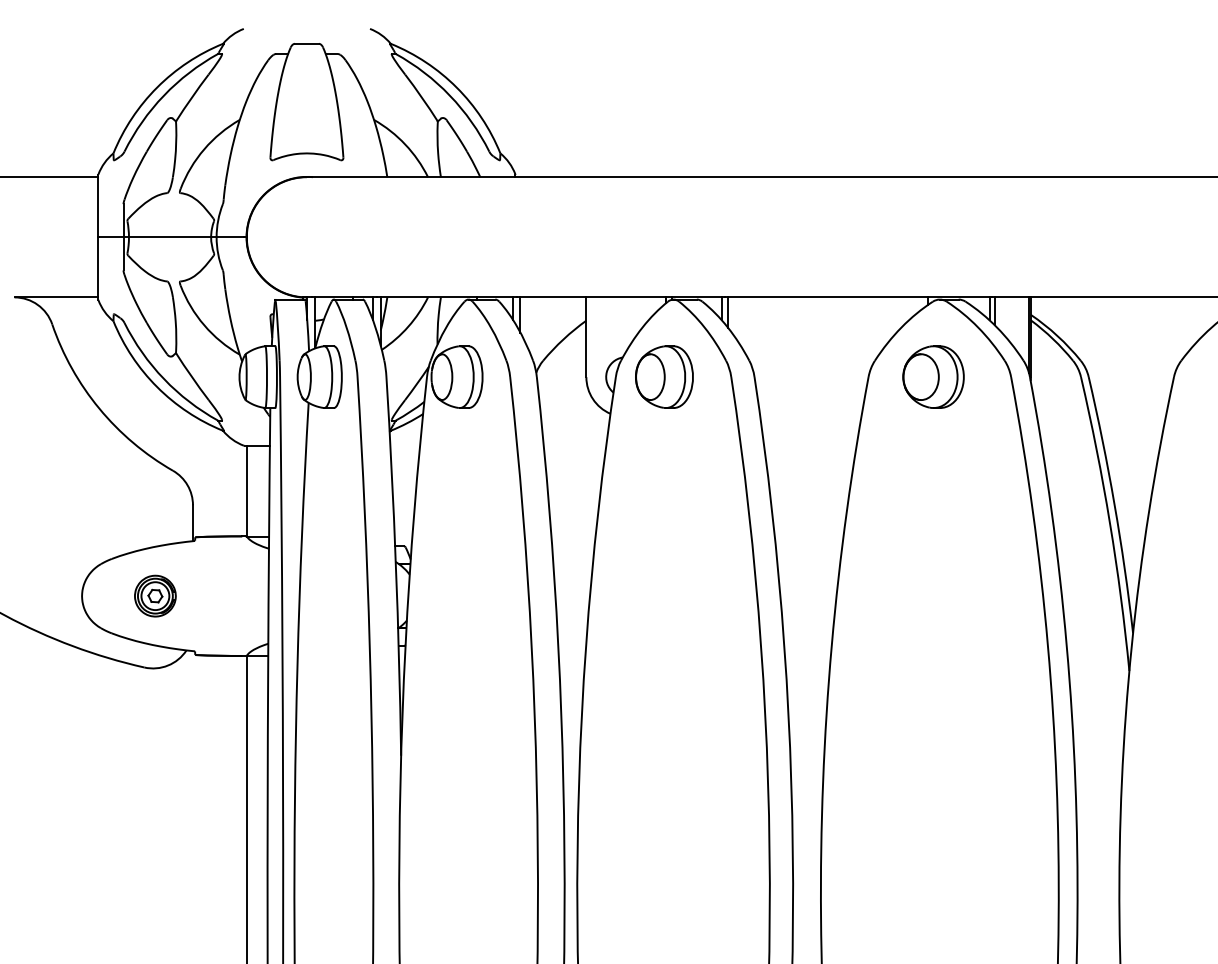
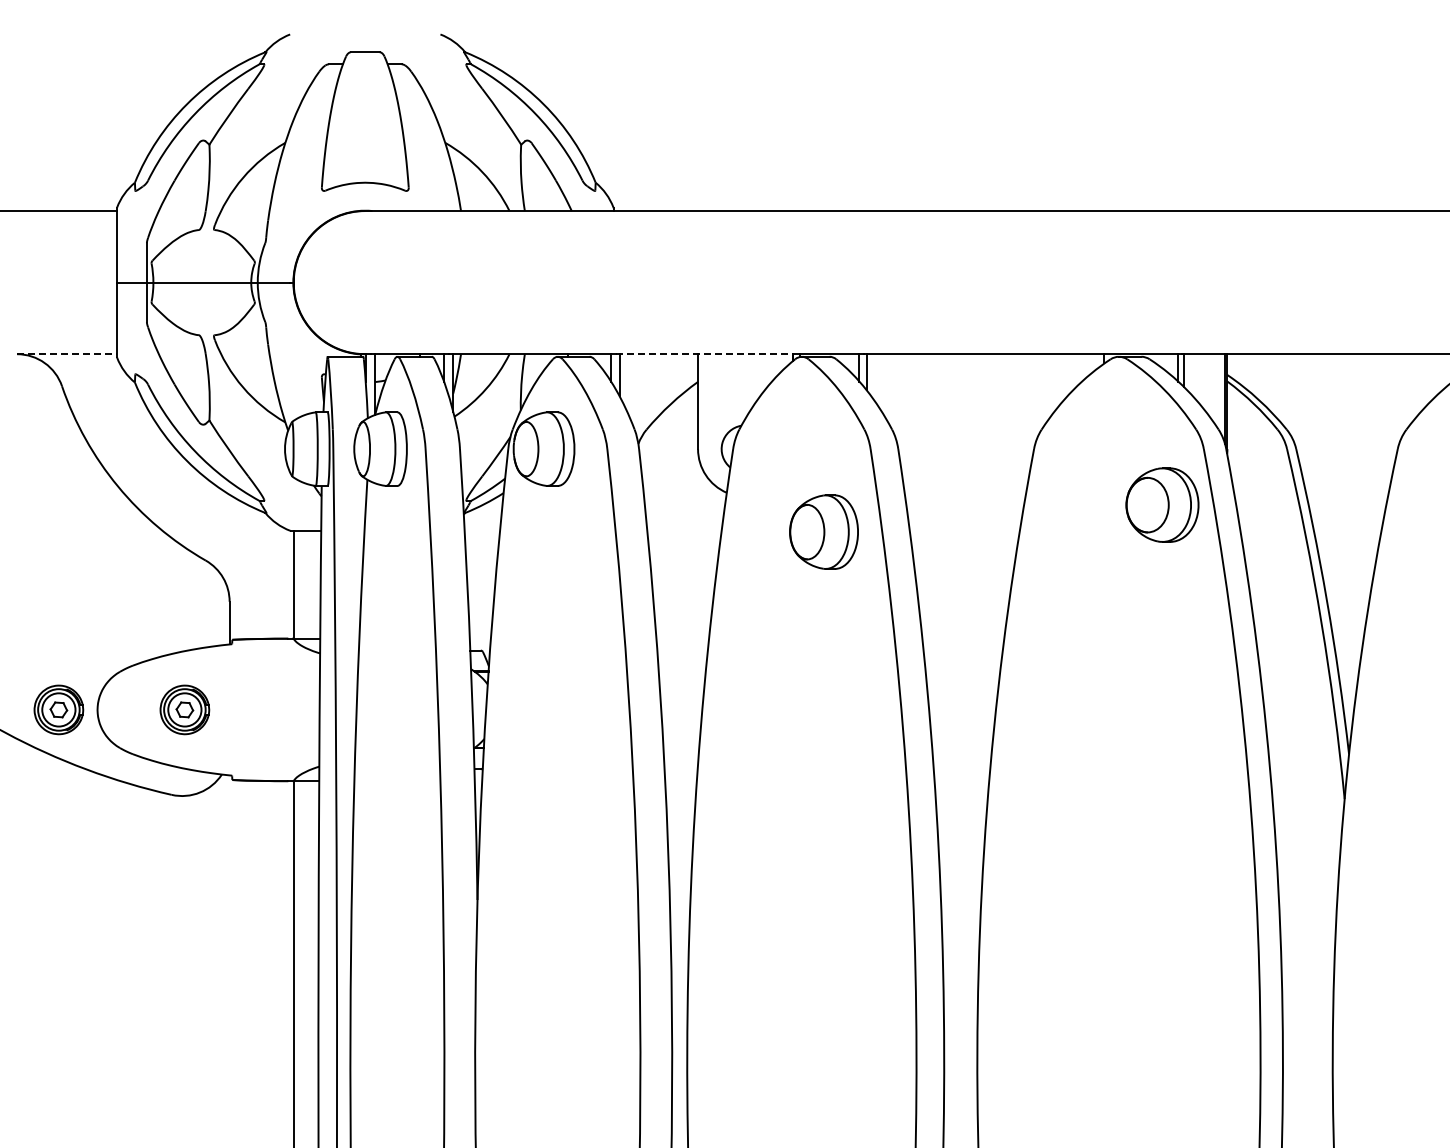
line: (56, 297) -> (67, 354), solid -> dashed
line: (594, 297) -> (707, 354), solid -> dashed
part: (664, 376) -> (823, 531), moved
part: (933, 376) -> (1162, 504), moved
part: (49, 595) -> (58, 709), added

